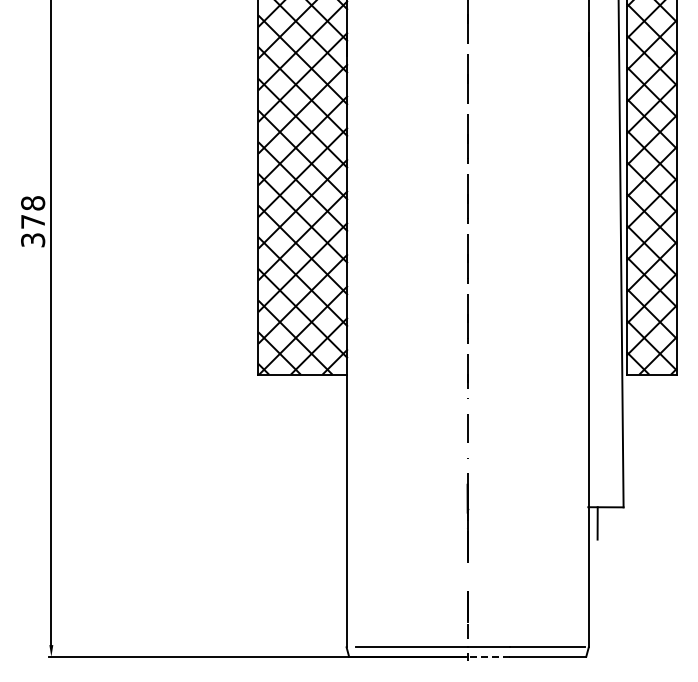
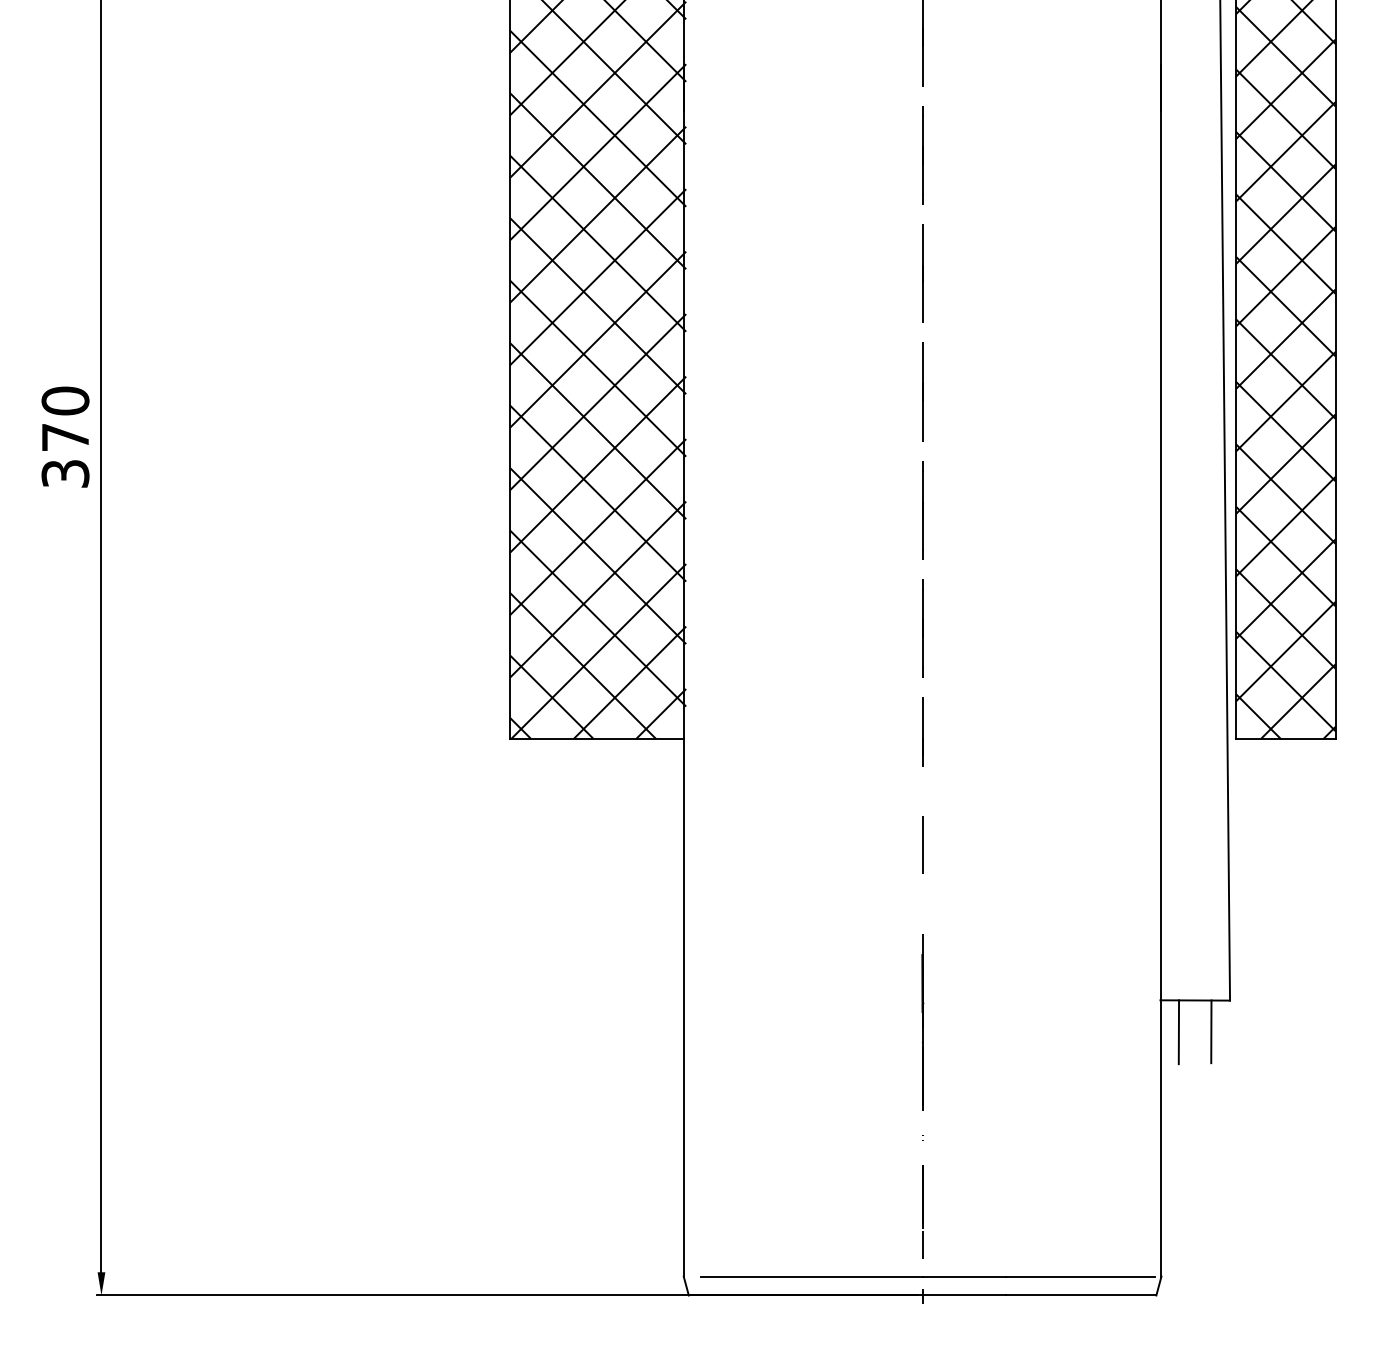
text: (32, 203) -> (64, 401), 378 -> 370
line: (614, 523) -> (1212, 1032), added
line: (488, 656) -> (963, 1294), dashed -> solid

